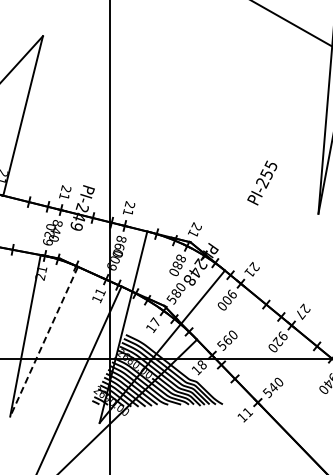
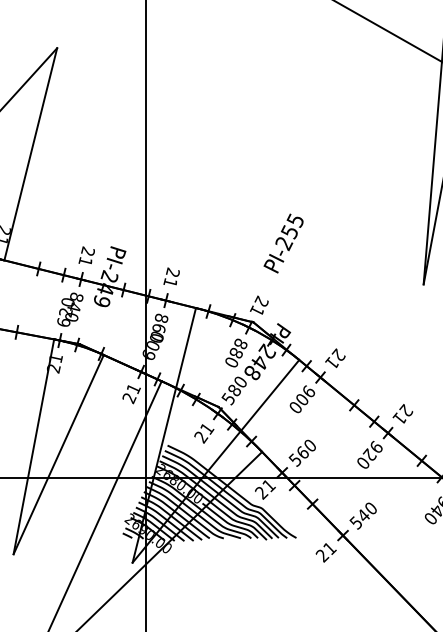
text: (262, 182) -> (284, 242), moved
text: (97, 299) -> (129, 398), 11 -> 21
text: (300, 314) -> (399, 418), 27 -> 21
text: (153, 325) -> (204, 433), 17 -> 21
line: (43, 342) -> (57, 455), dashed -> solid
text: (199, 367) -> (265, 488), 18 -> 21
text: (241, 417) -> (321, 555), 11 -> 21

